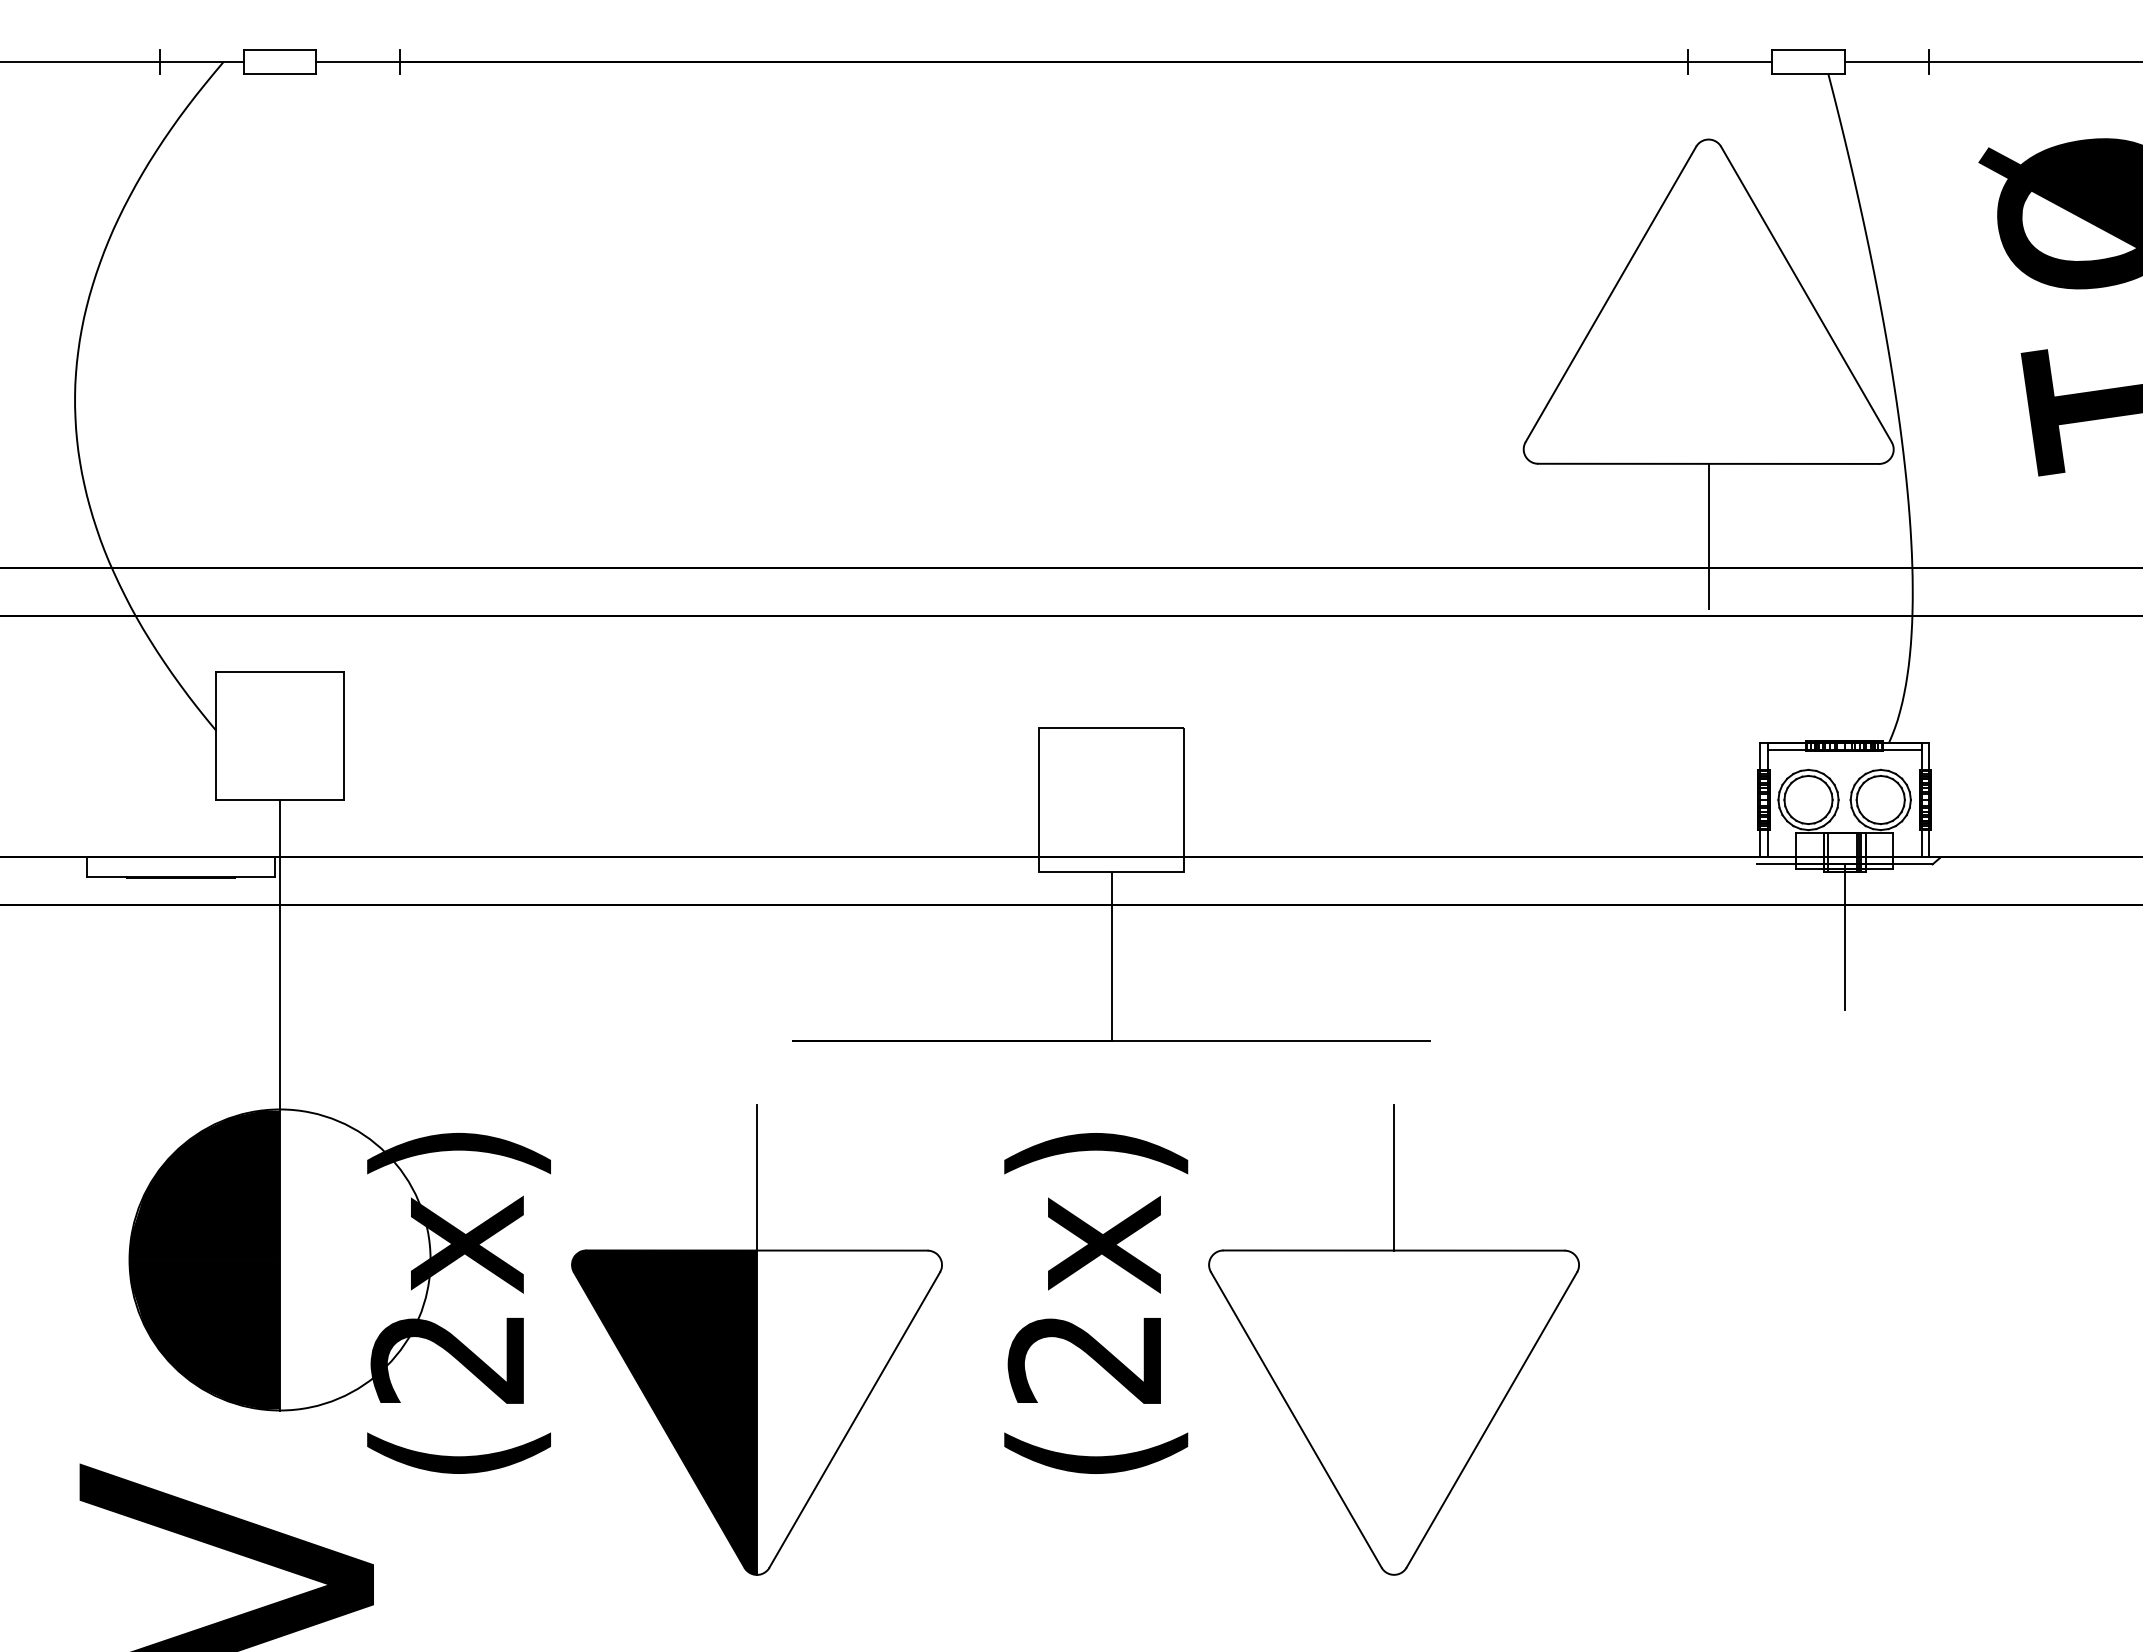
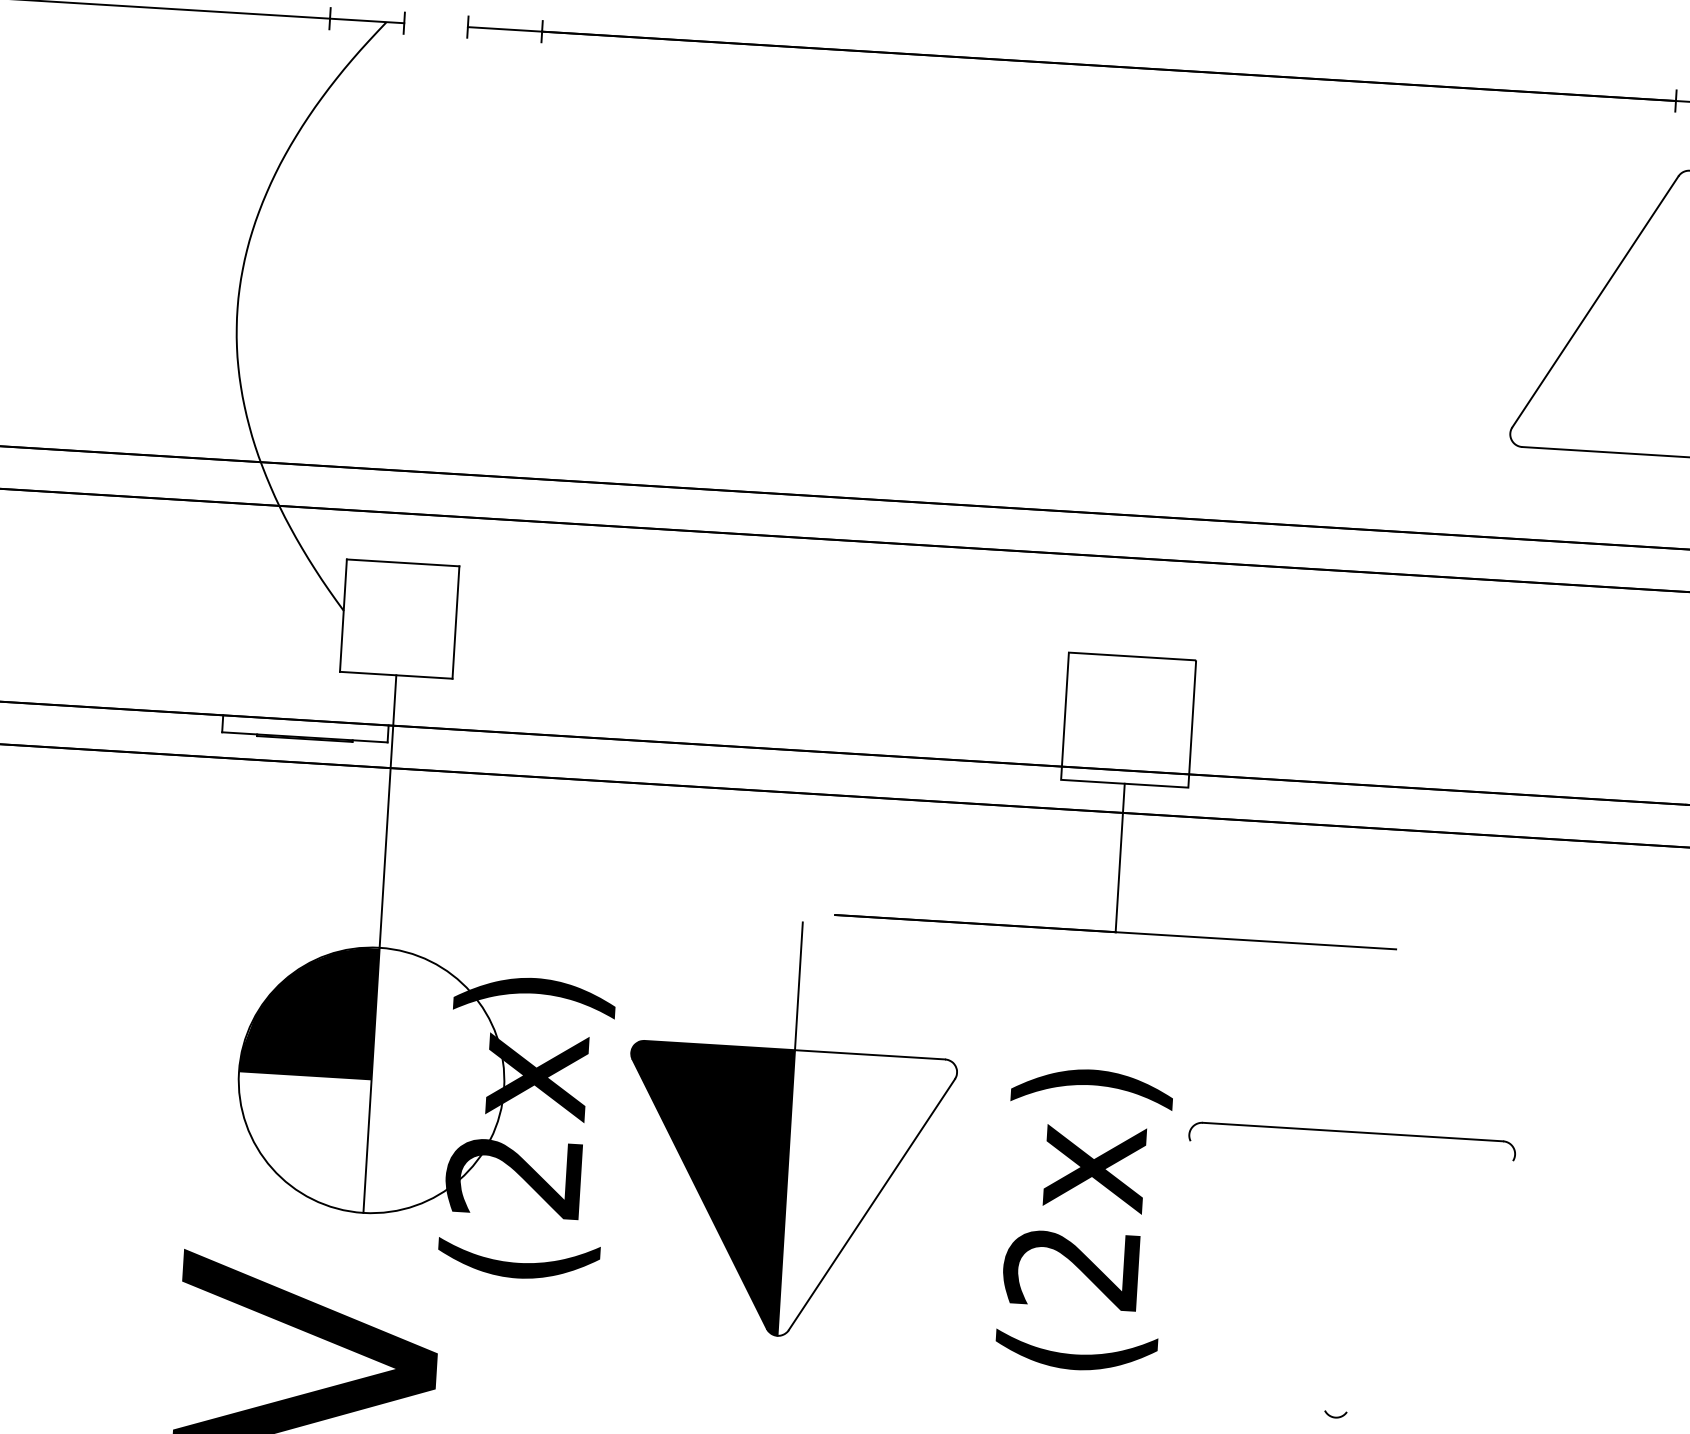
line: (279, 49) -> (436, 14), removed
line: (279, 73) -> (434, 35), removed
line: (1708, 536) -> (1668, 520), removed
line: (1394, 1177) -> (1357, 1067), removed
text: (1096, 1303) -> (1084, 1219), moved
fill: (204, 1334) -> (300, 1141), removed
part: (756, 1339) -> (789, 1128), moved
line: (1296, 1419) -> (1257, 1275), removed
line: (1491, 1419) -> (1429, 1286), removed

